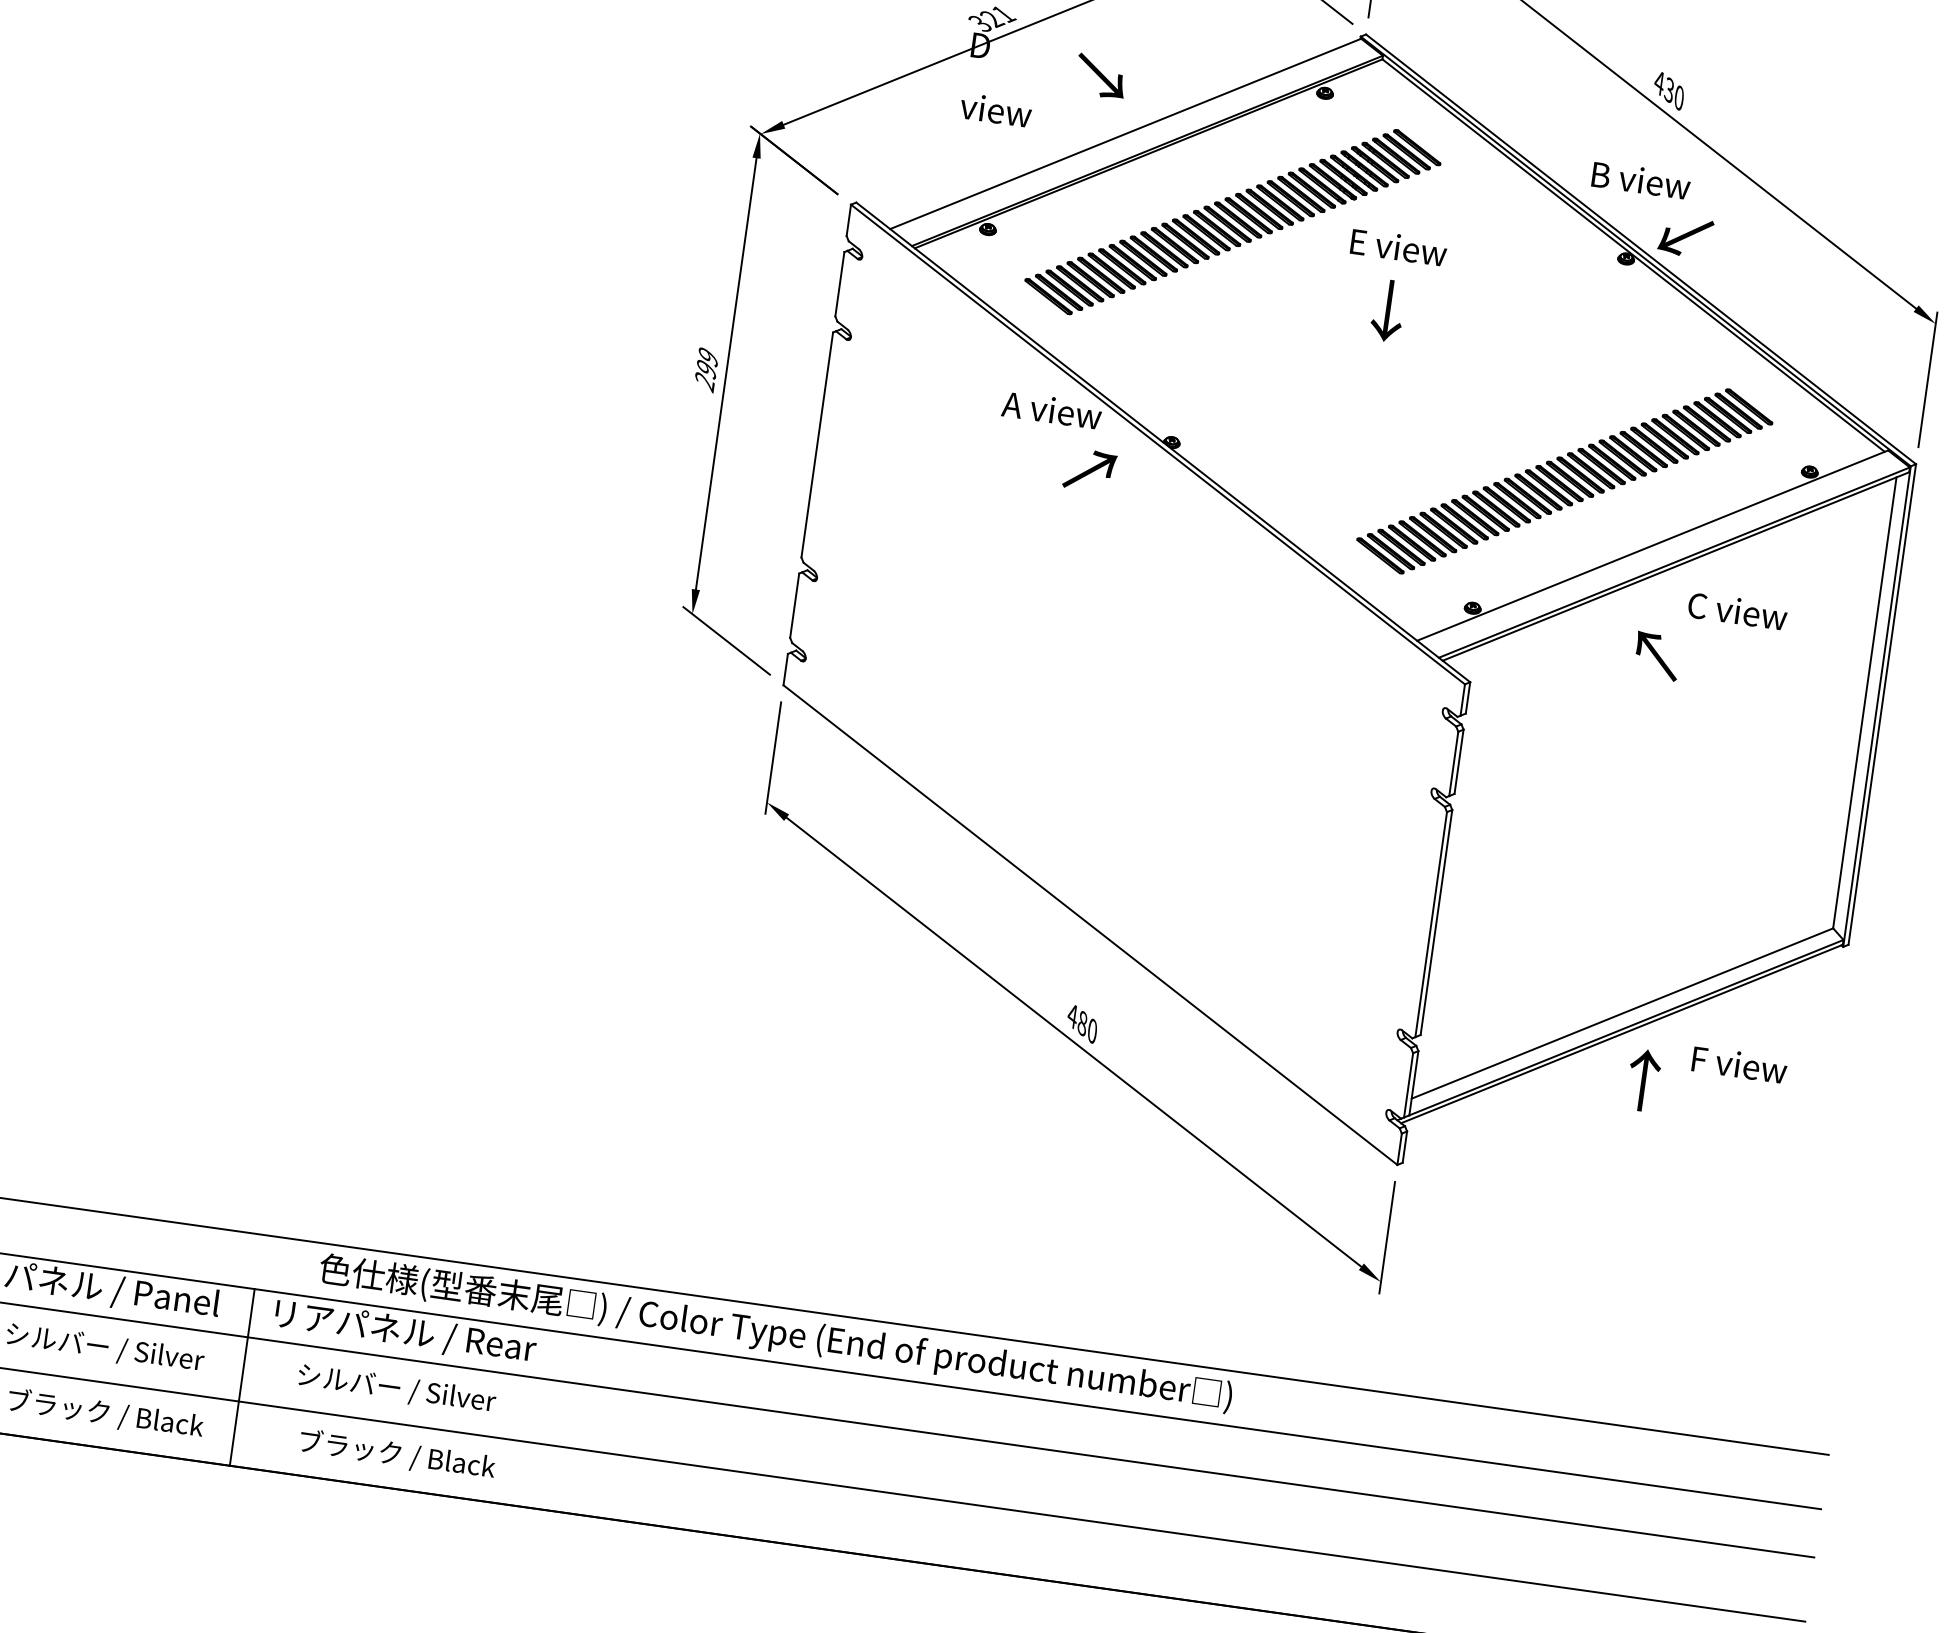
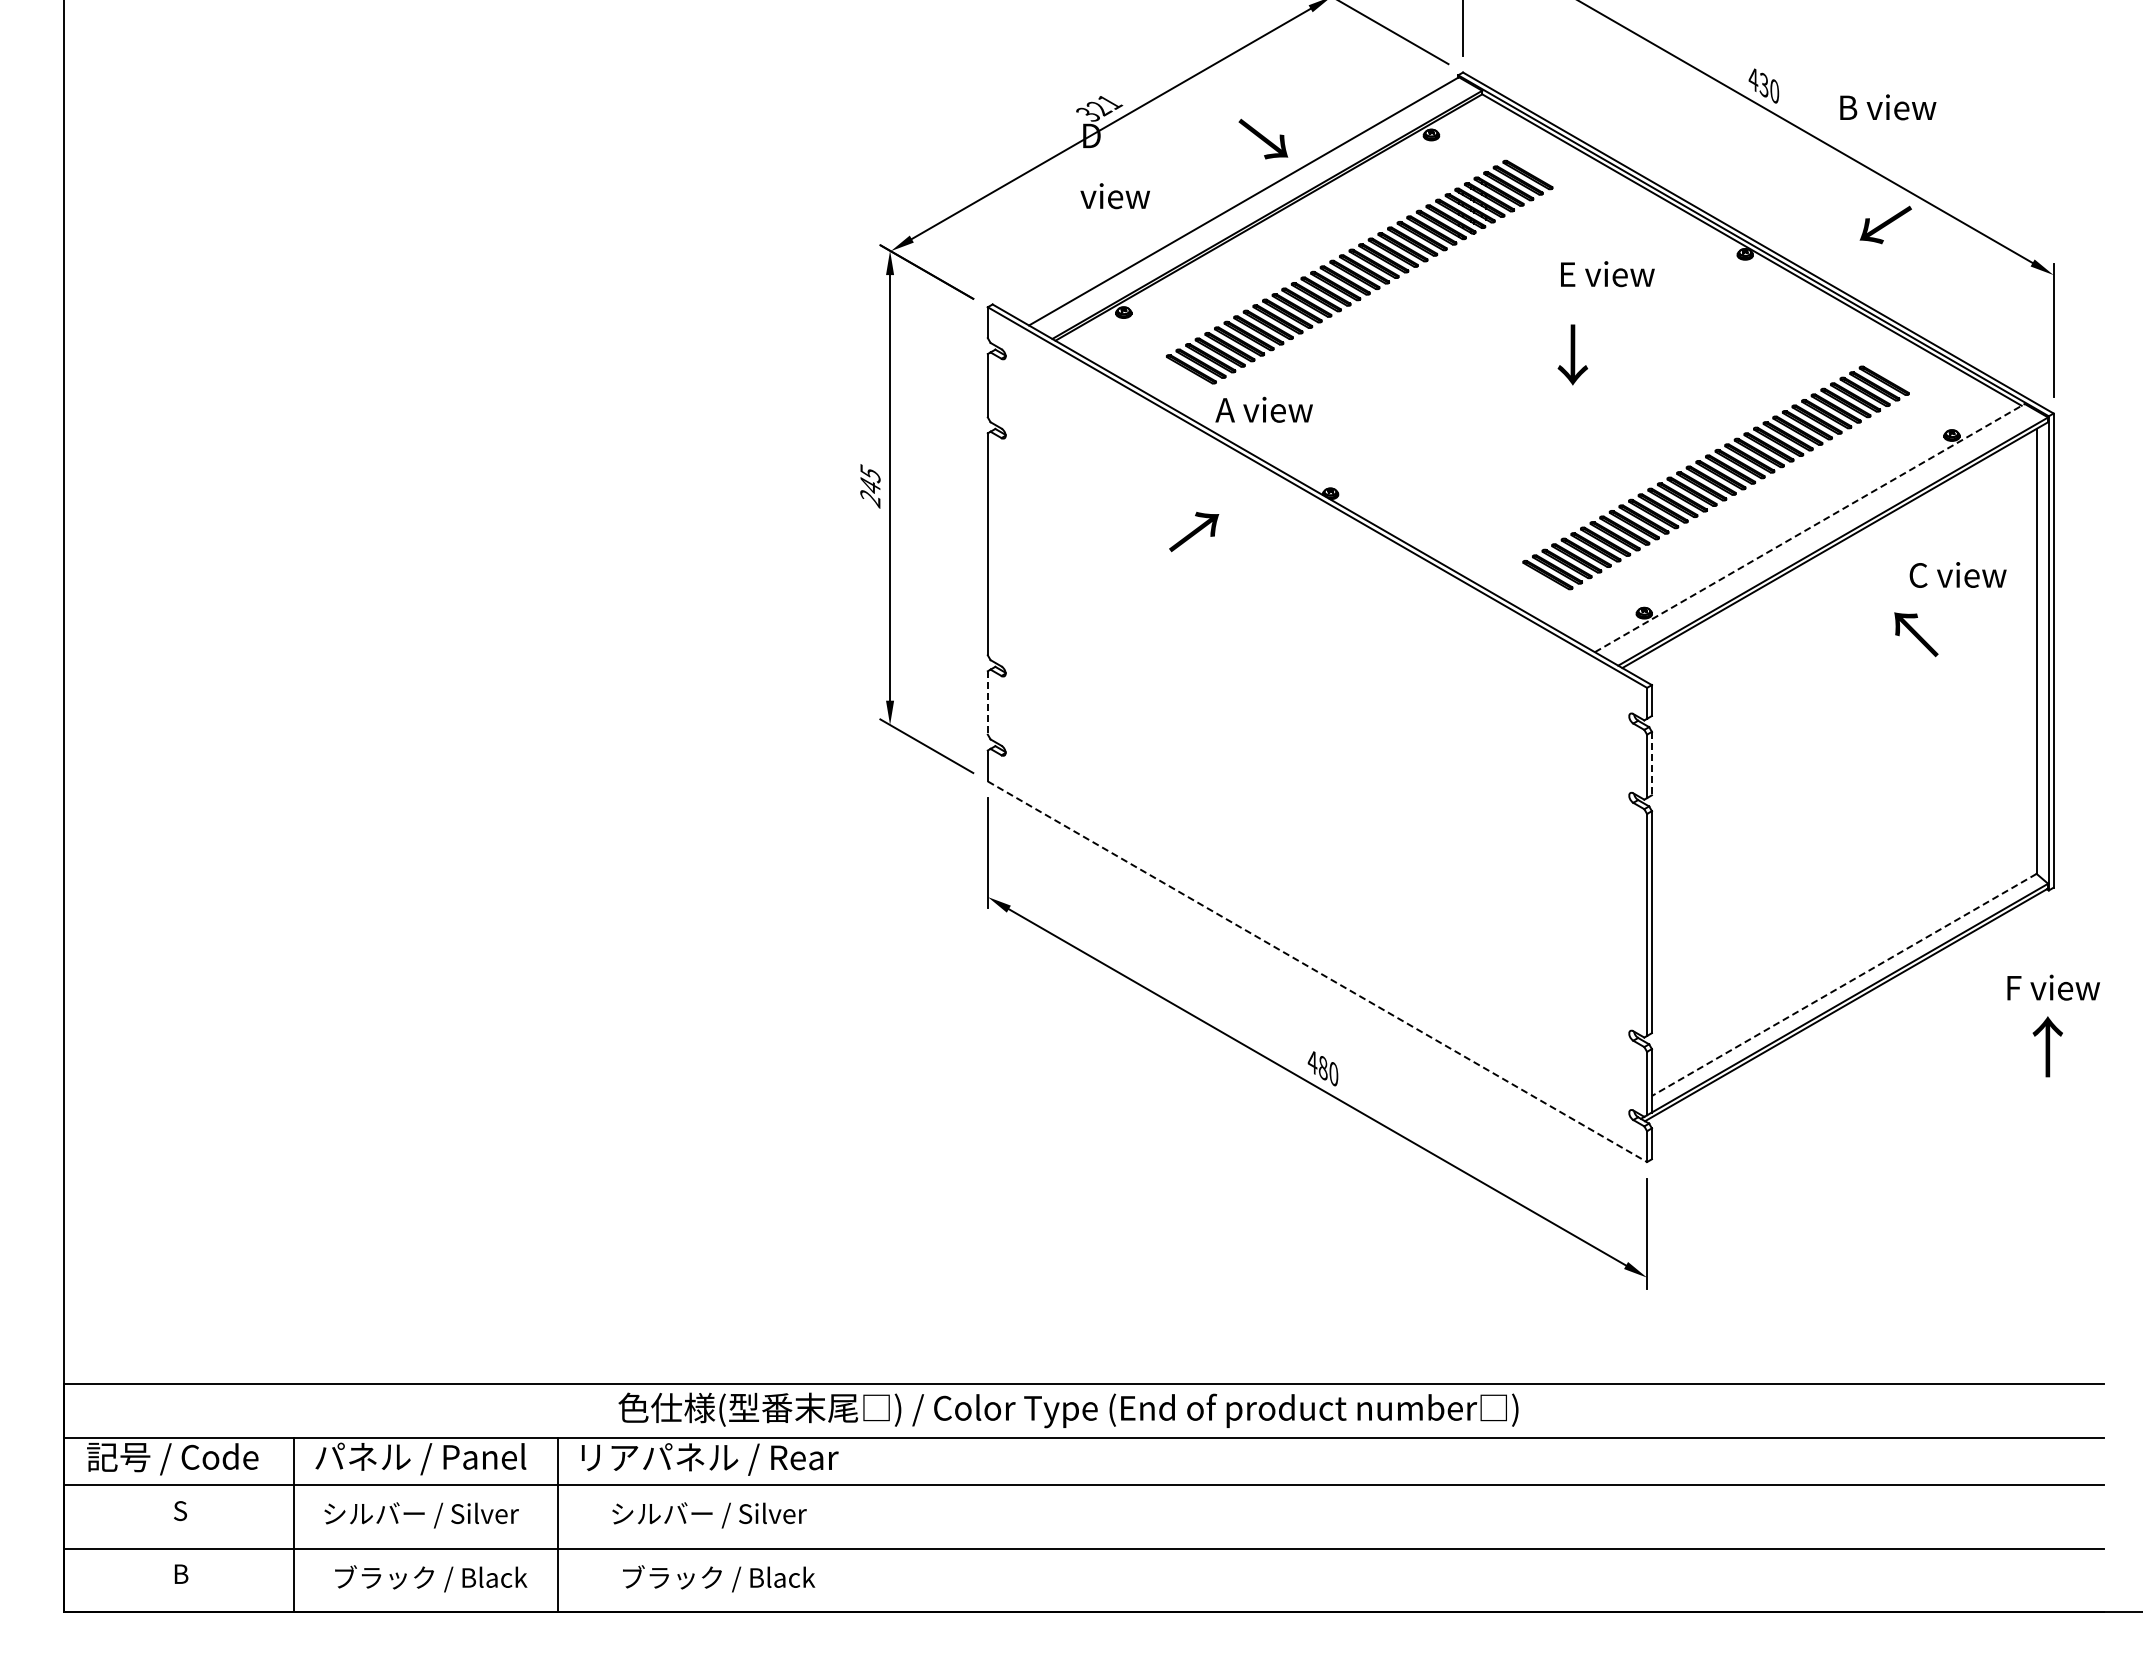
text: (1101, 75) -> (1263, 138), moved
text: (1641, 180) -> (1888, 107), moved
text: (1685, 236) -> (1885, 224), moved
text: (1398, 247) -> (1607, 274), moved
text: (1387, 310) -> (1572, 354), moved
text: (707, 362) -> (870, 479), 299 -> 245
text: (1051, 409) -> (1263, 409), moved
text: (1090, 471) -> (1194, 532), moved
line: (1653, 545) -> (1810, 527), solid -> dashed
line: (794, 605) -> (987, 702), solid -> dashed
text: (1737, 610) -> (1957, 574), moved
text: (1657, 656) -> (1916, 634), moved
line: (1458, 761) -> (1651, 763), solid -> dashed
line: (1090, 924) -> (1317, 971), solid -> dashed
line: (1621, 1013) -> (1843, 985), solid -> dashed
text: (1739, 1064) -> (2053, 987), moved
text: (1643, 1080) -> (2047, 1046), moved

